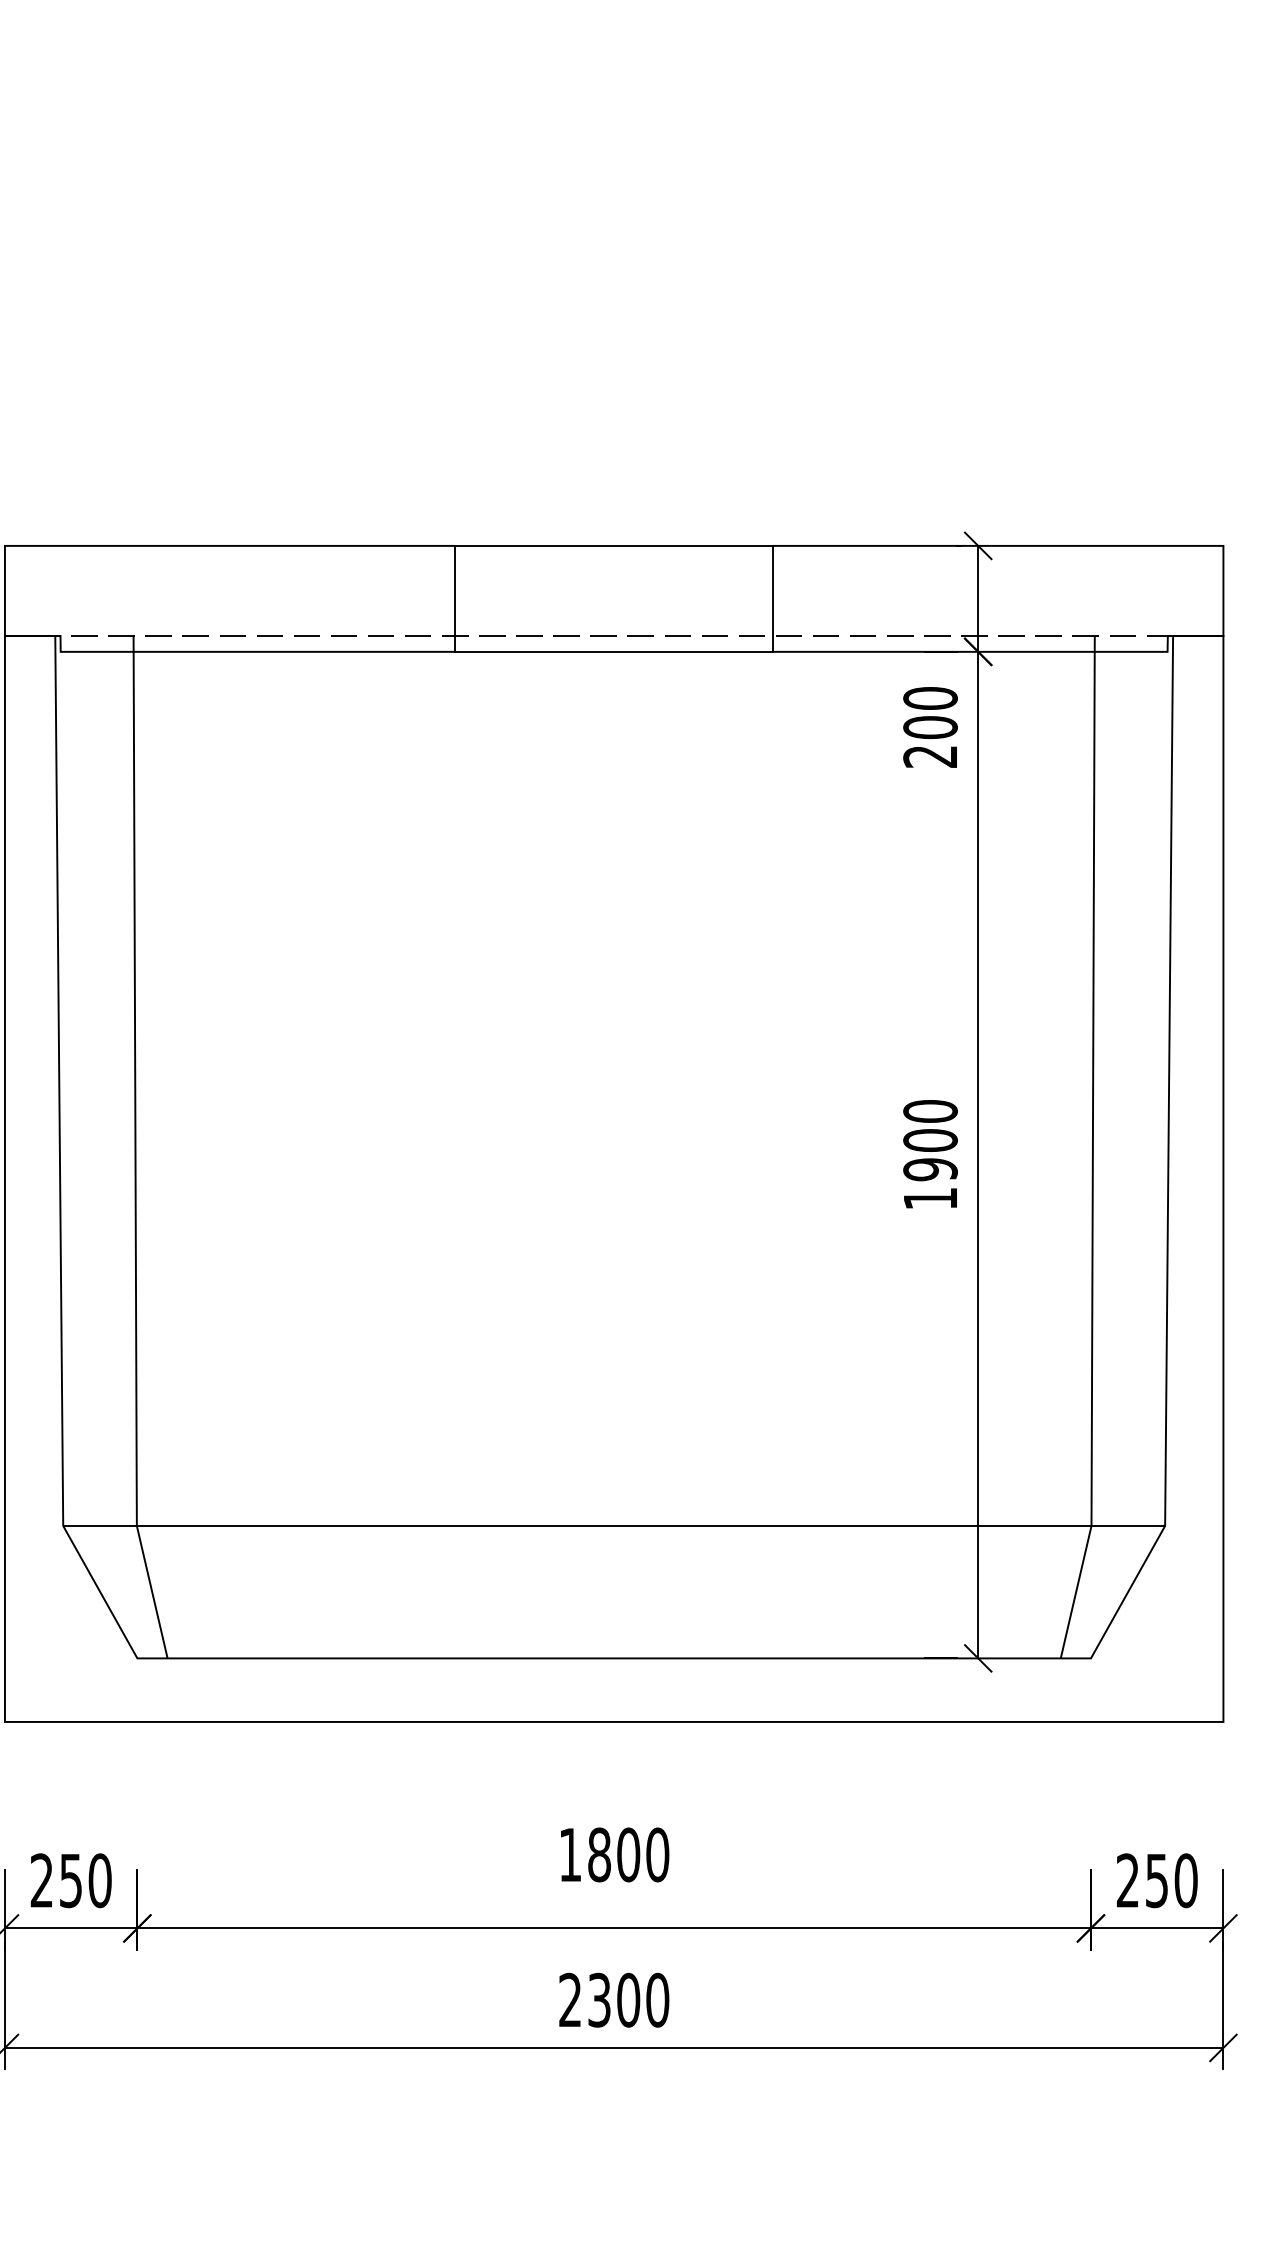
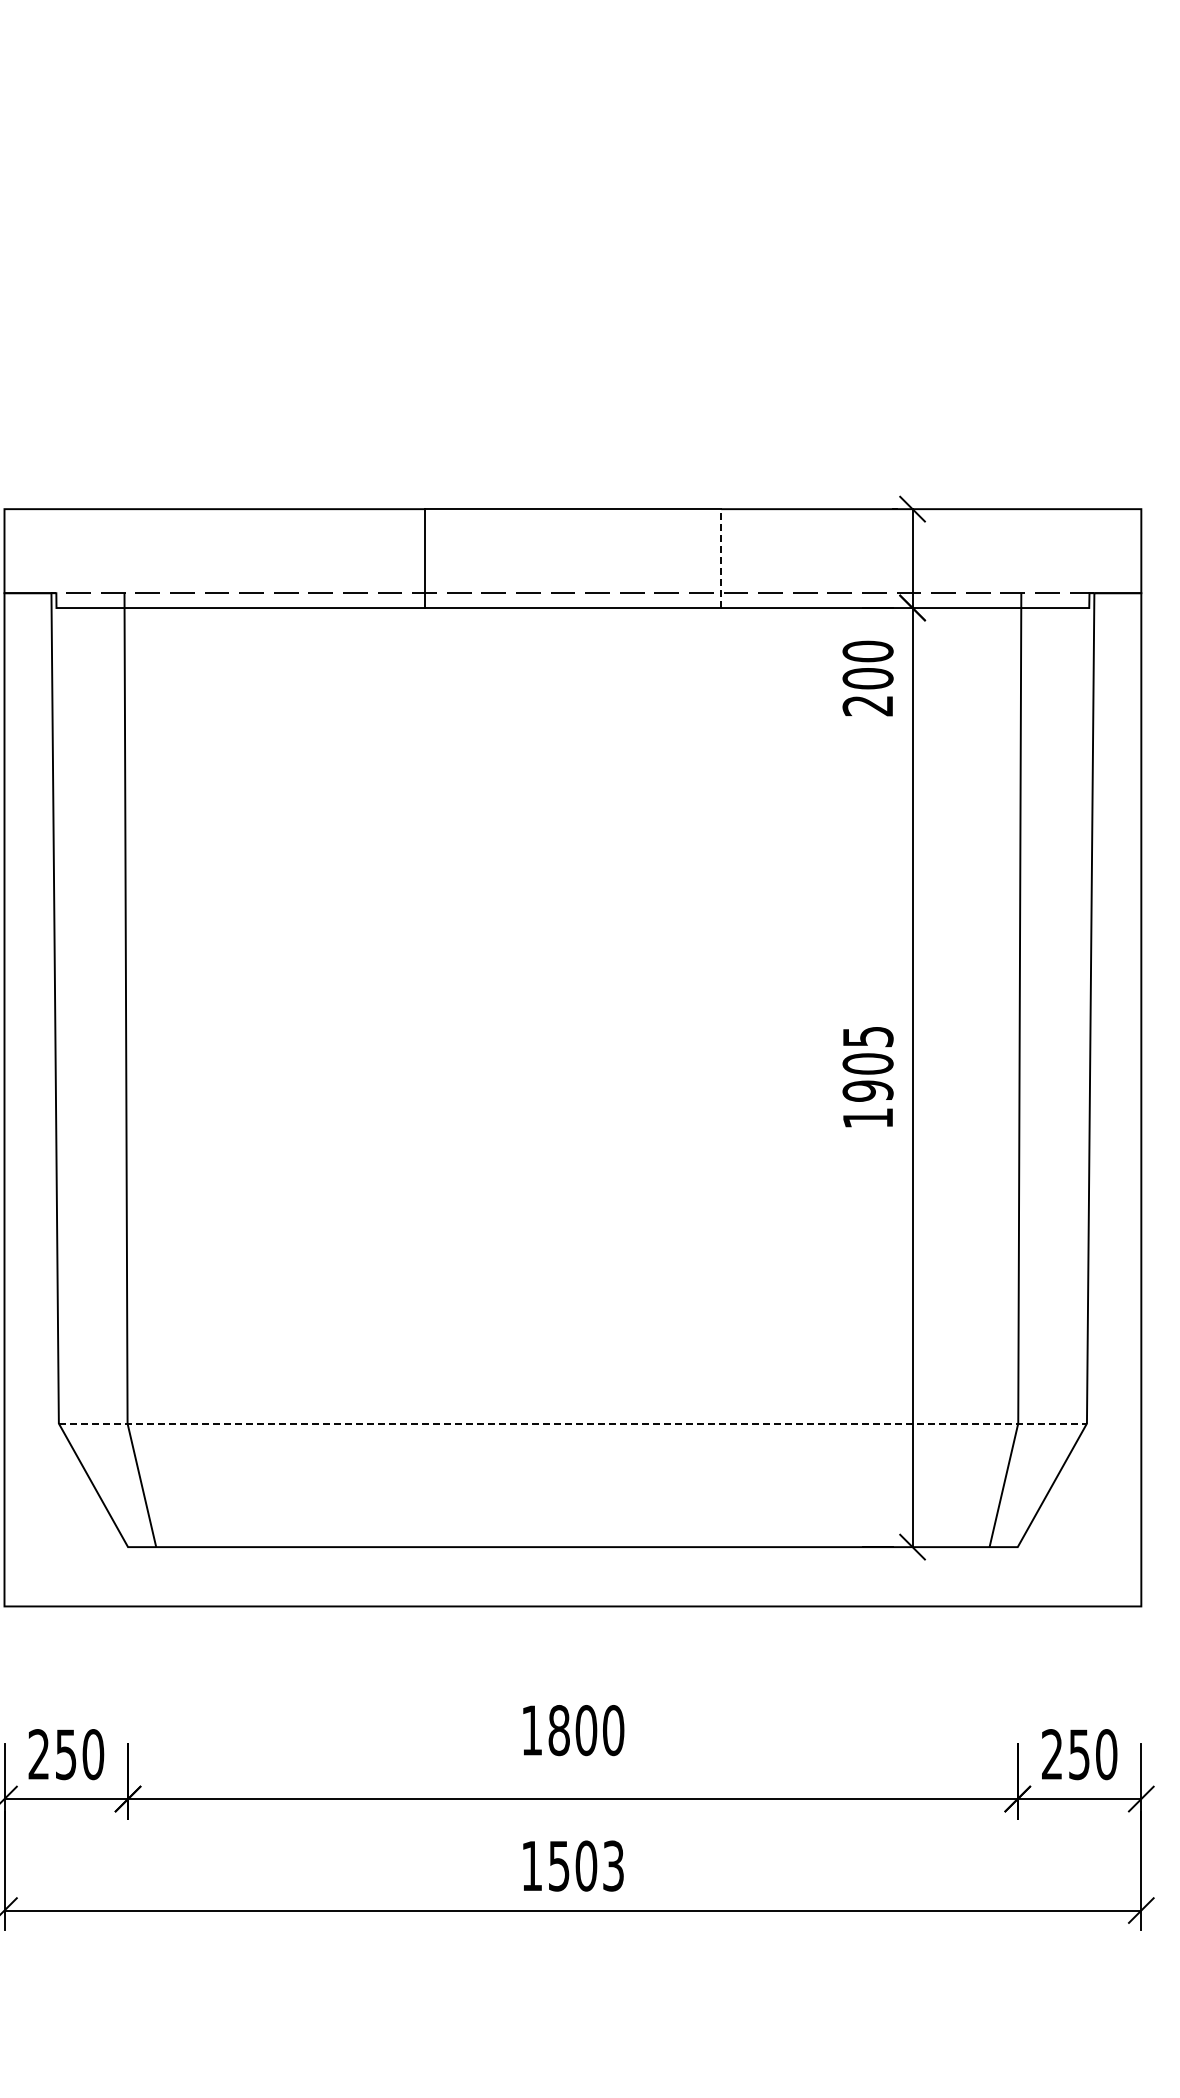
line: (773, 598) -> (721, 558), solid -> dashed
text: (929, 1111) -> (867, 1036), 1900 -> 1905
line: (614, 1525) -> (573, 1423), solid -> dashed
text: (613, 1999) -> (572, 1865), 2300 -> 1503

